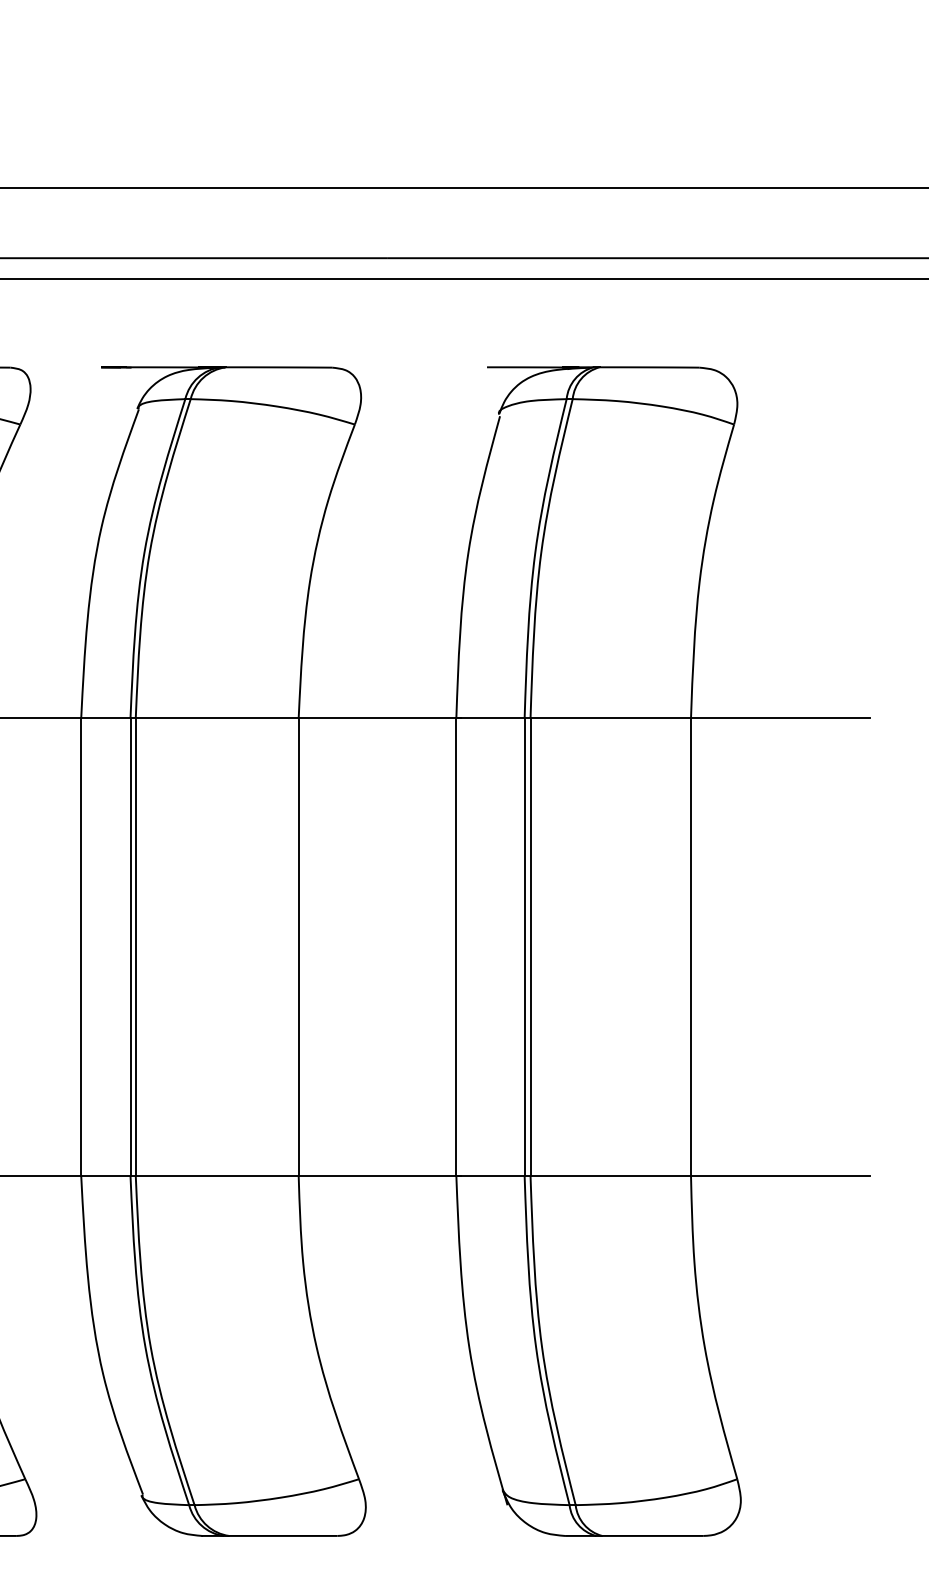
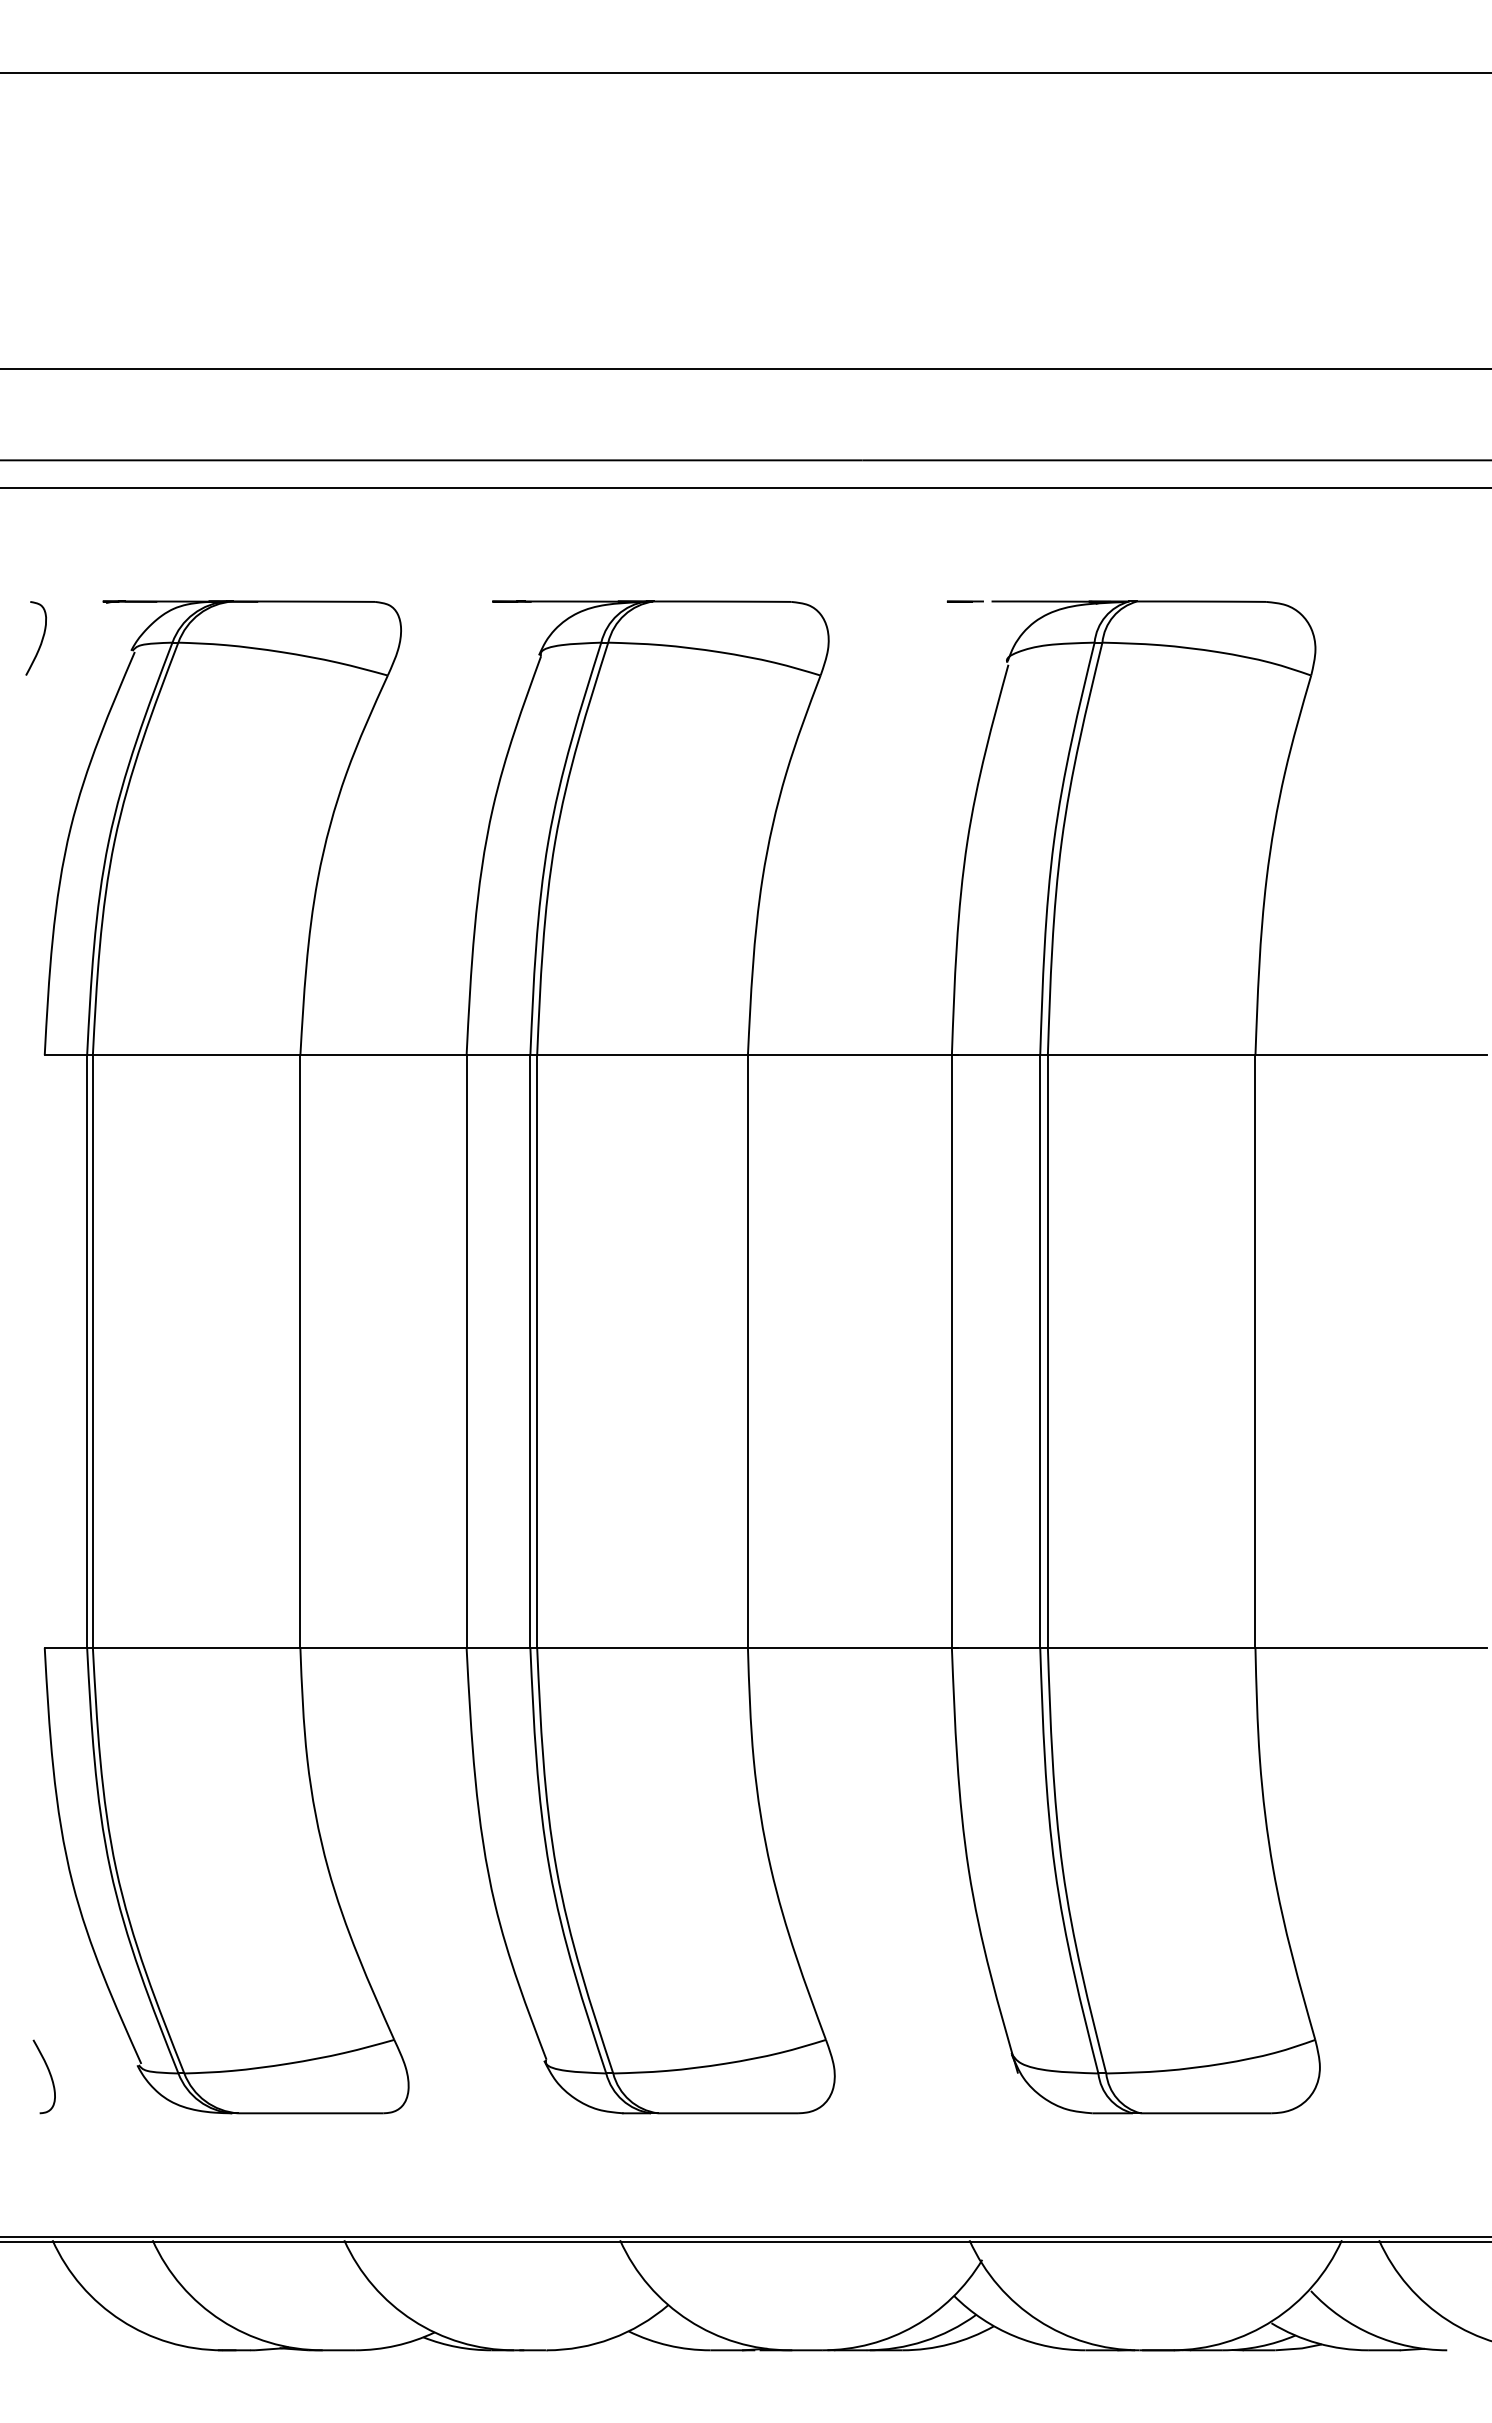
line: (466, 367) -> (964, 601), added

